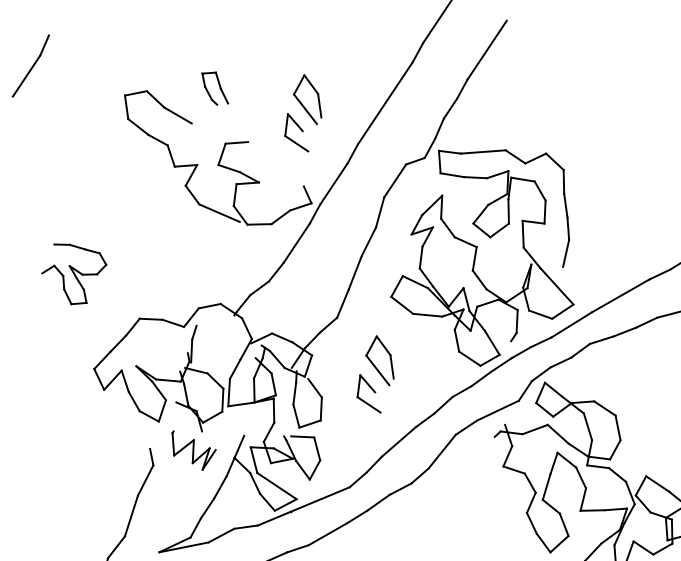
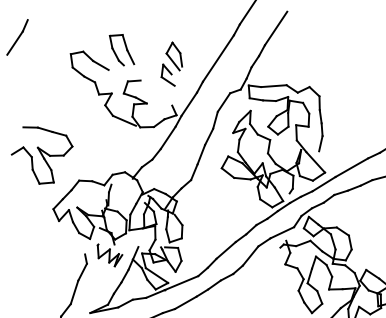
part: (214, 89) -> (121, 50), size x1.67
part: (73, 274) -> (41, 155), size x1.67
part: (374, 373) -> (212, 211), removed

